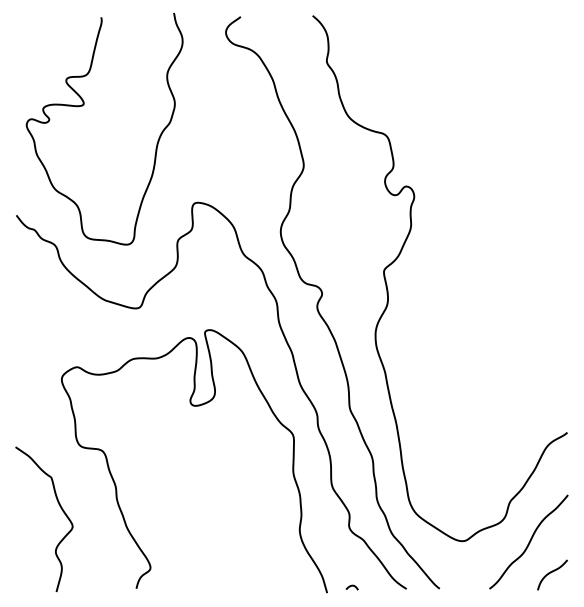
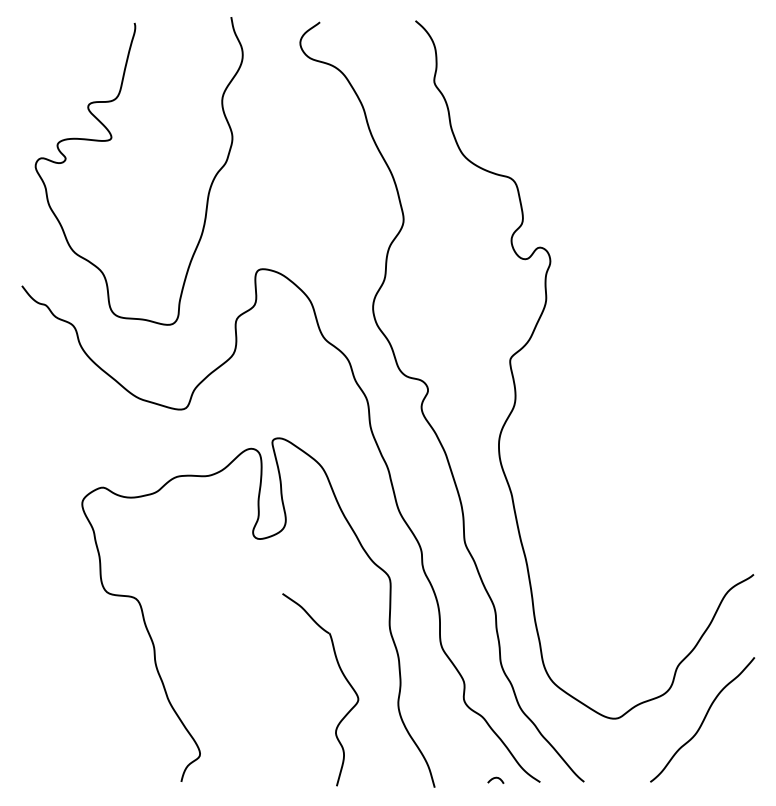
part: (60, 508) -> (342, 675), moved
curve: (551, 573) -> (732, 761), removed
curve: (351, 586) -> (494, 778), moved

